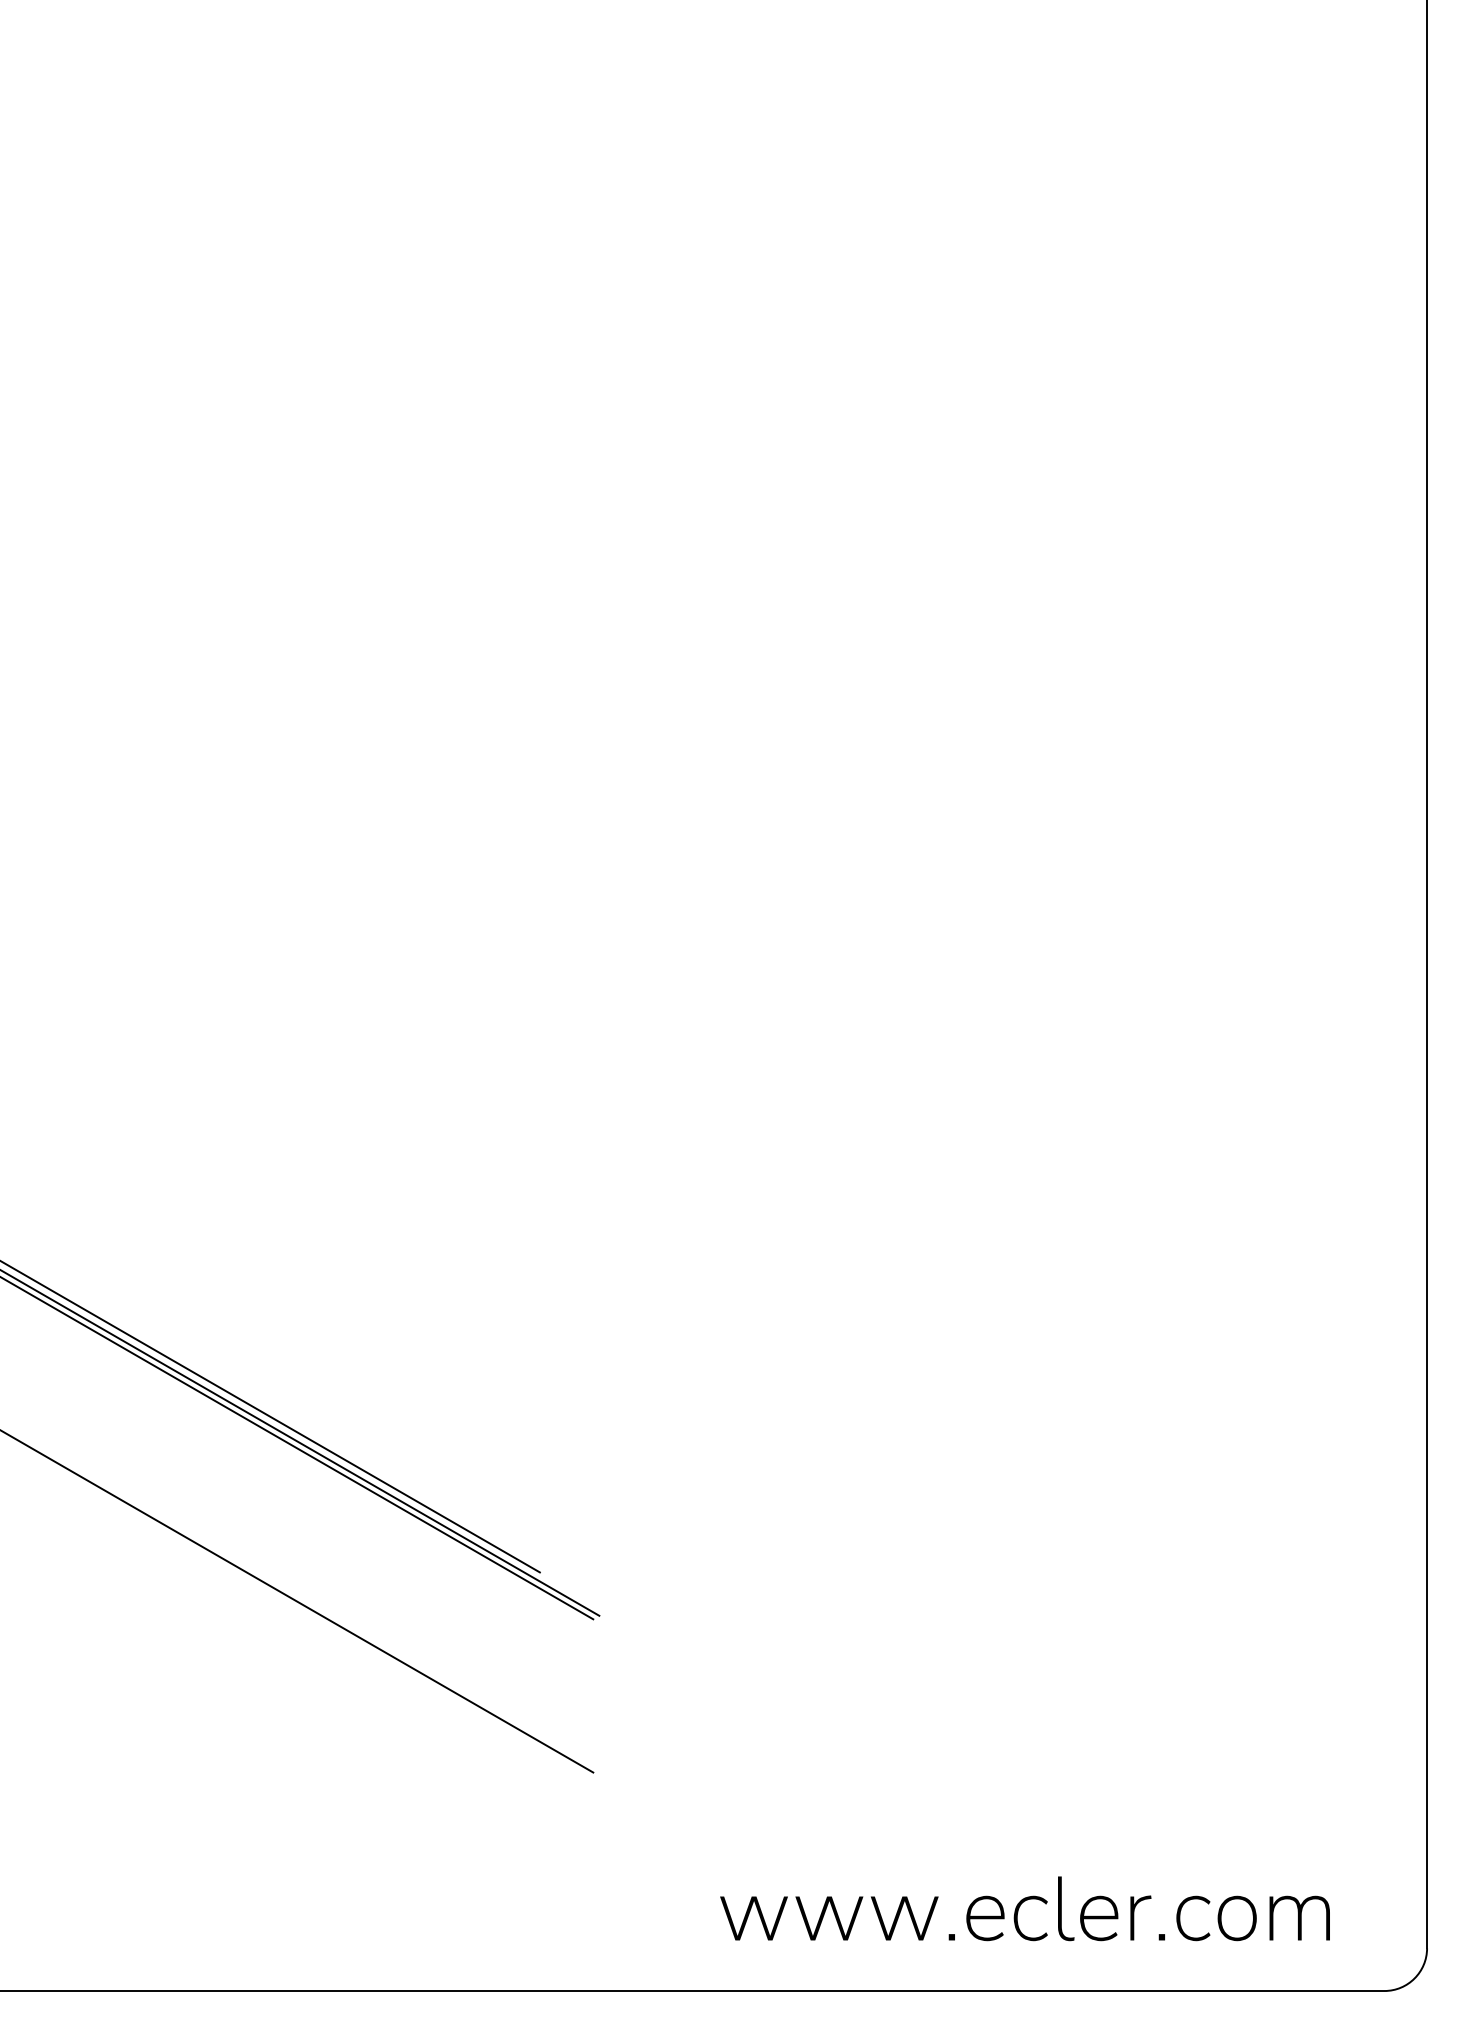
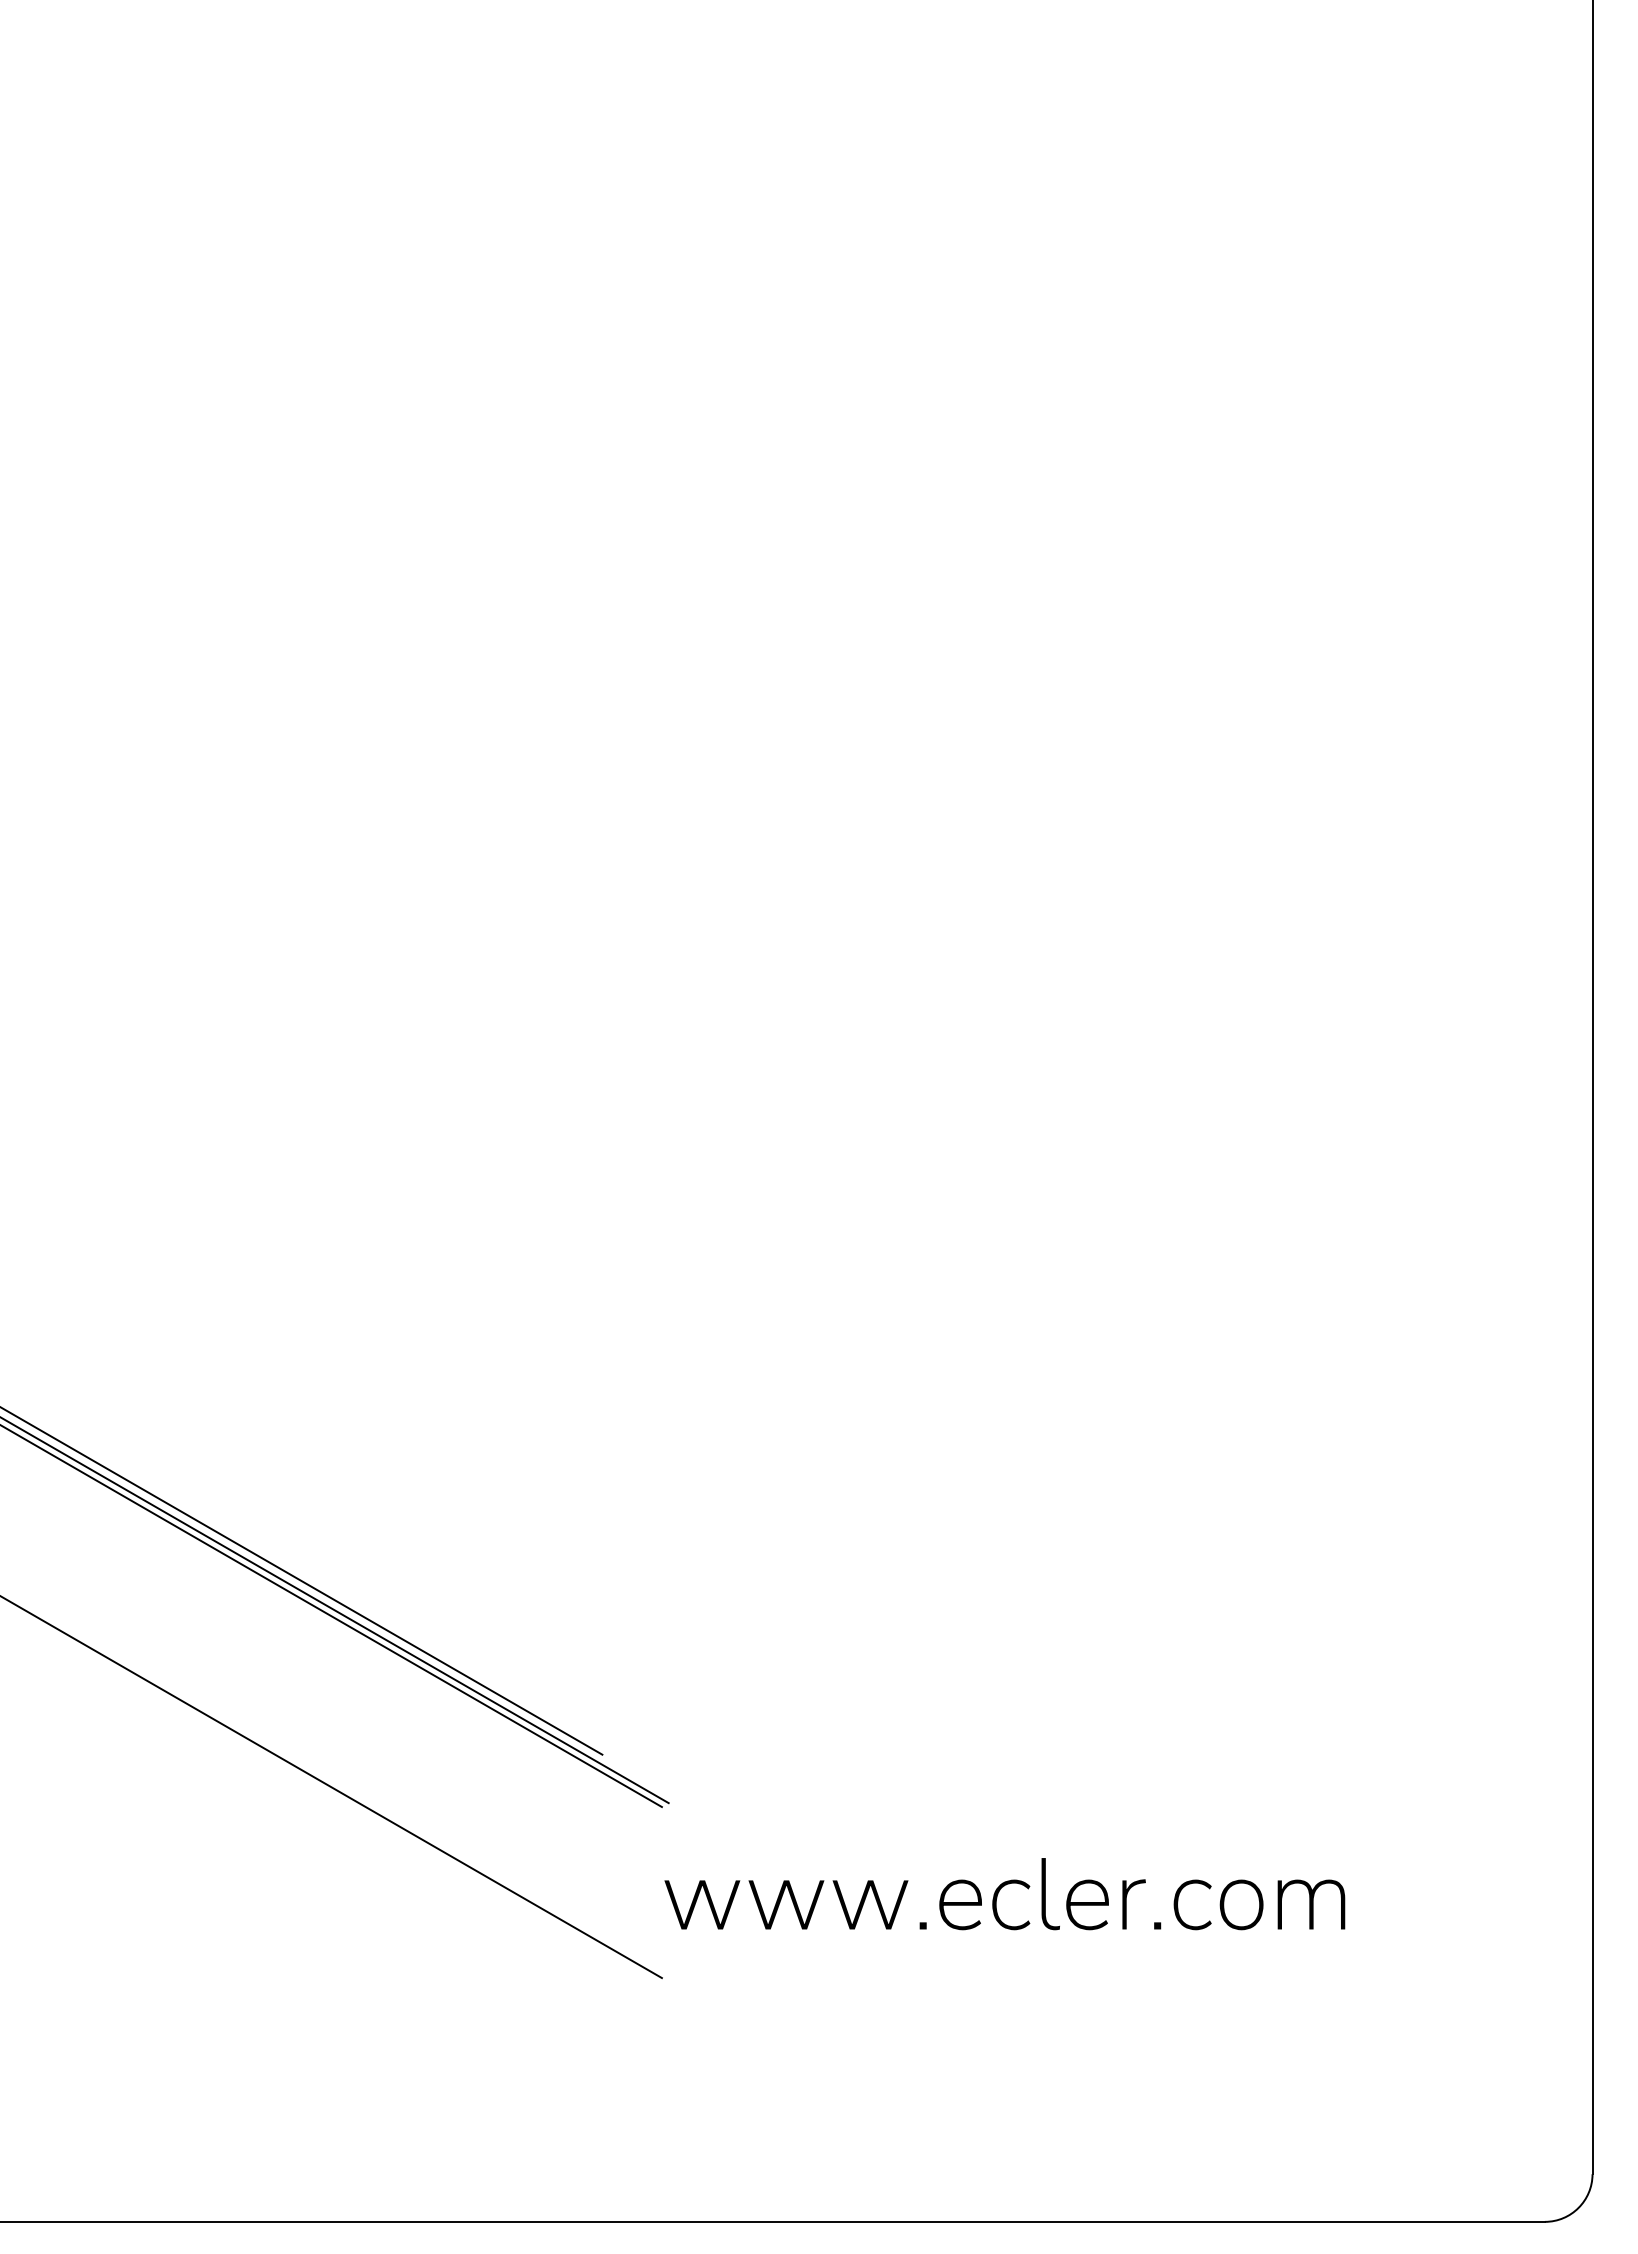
text: (1024, 1909) -> (1004, 1894), moved

